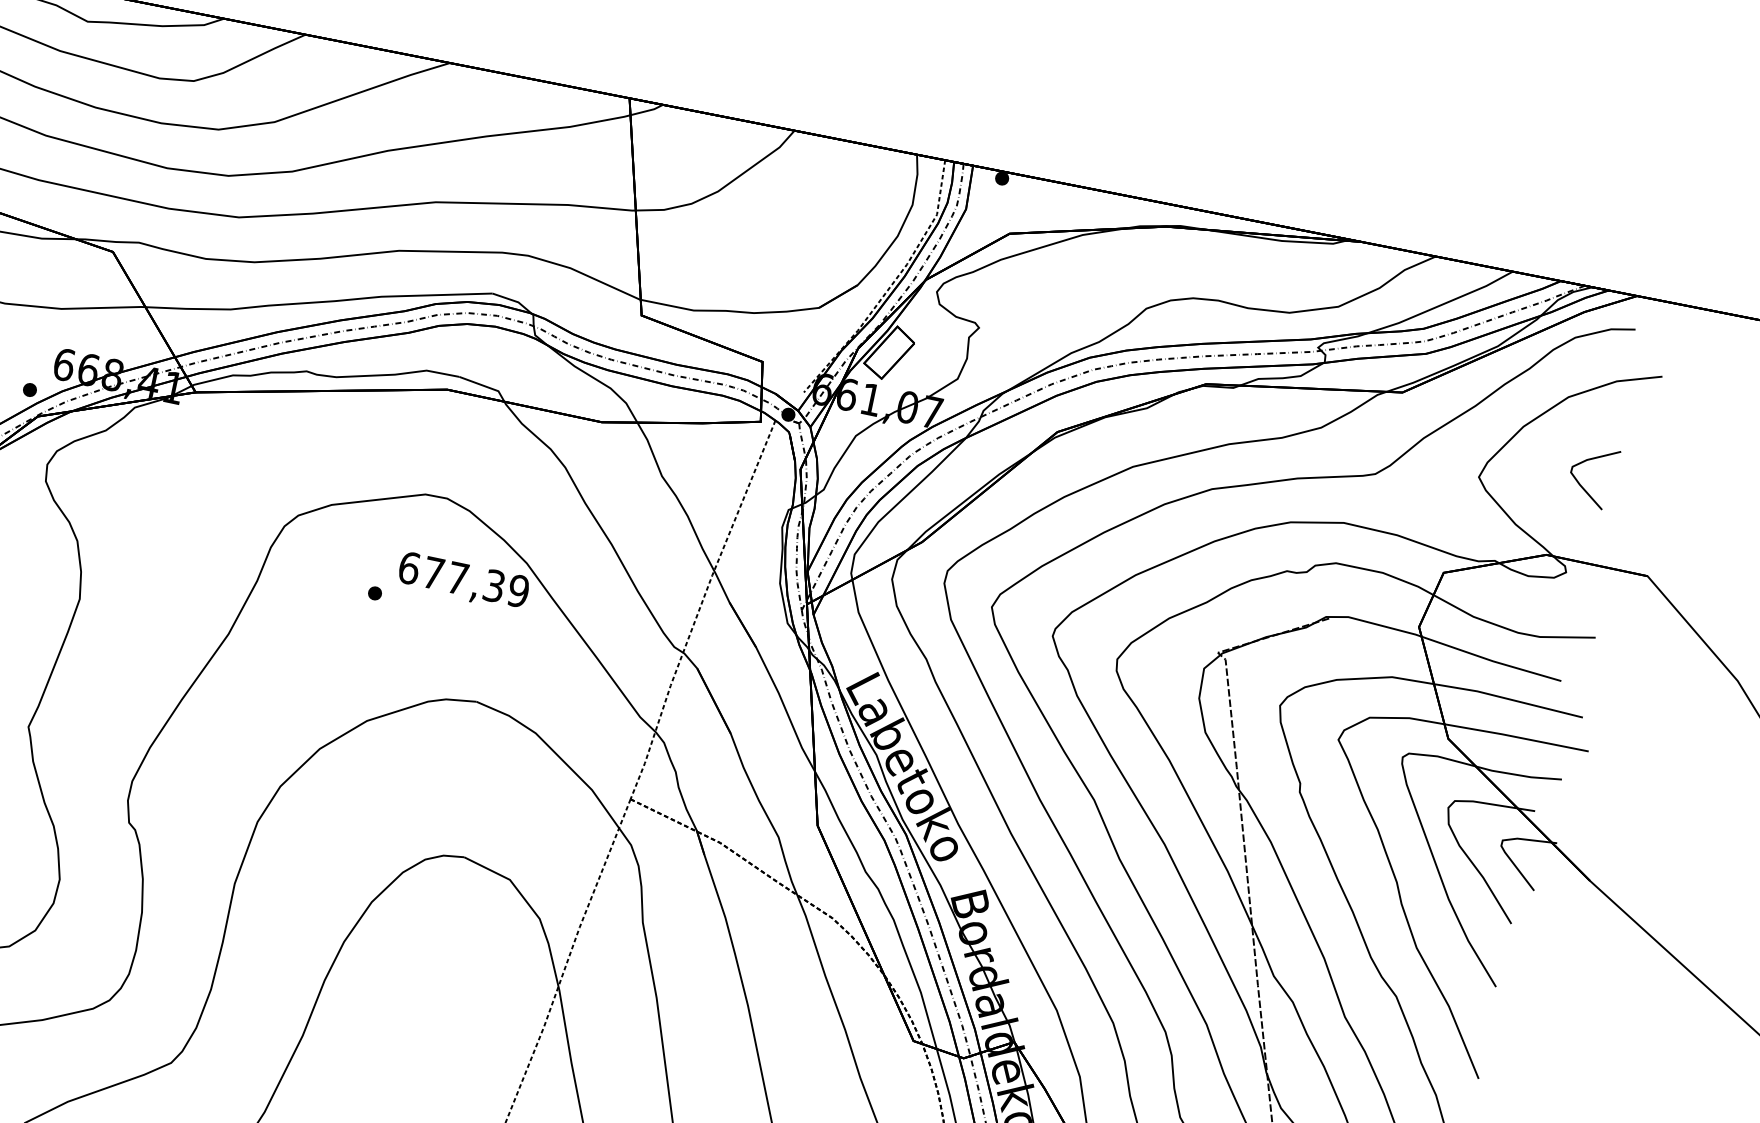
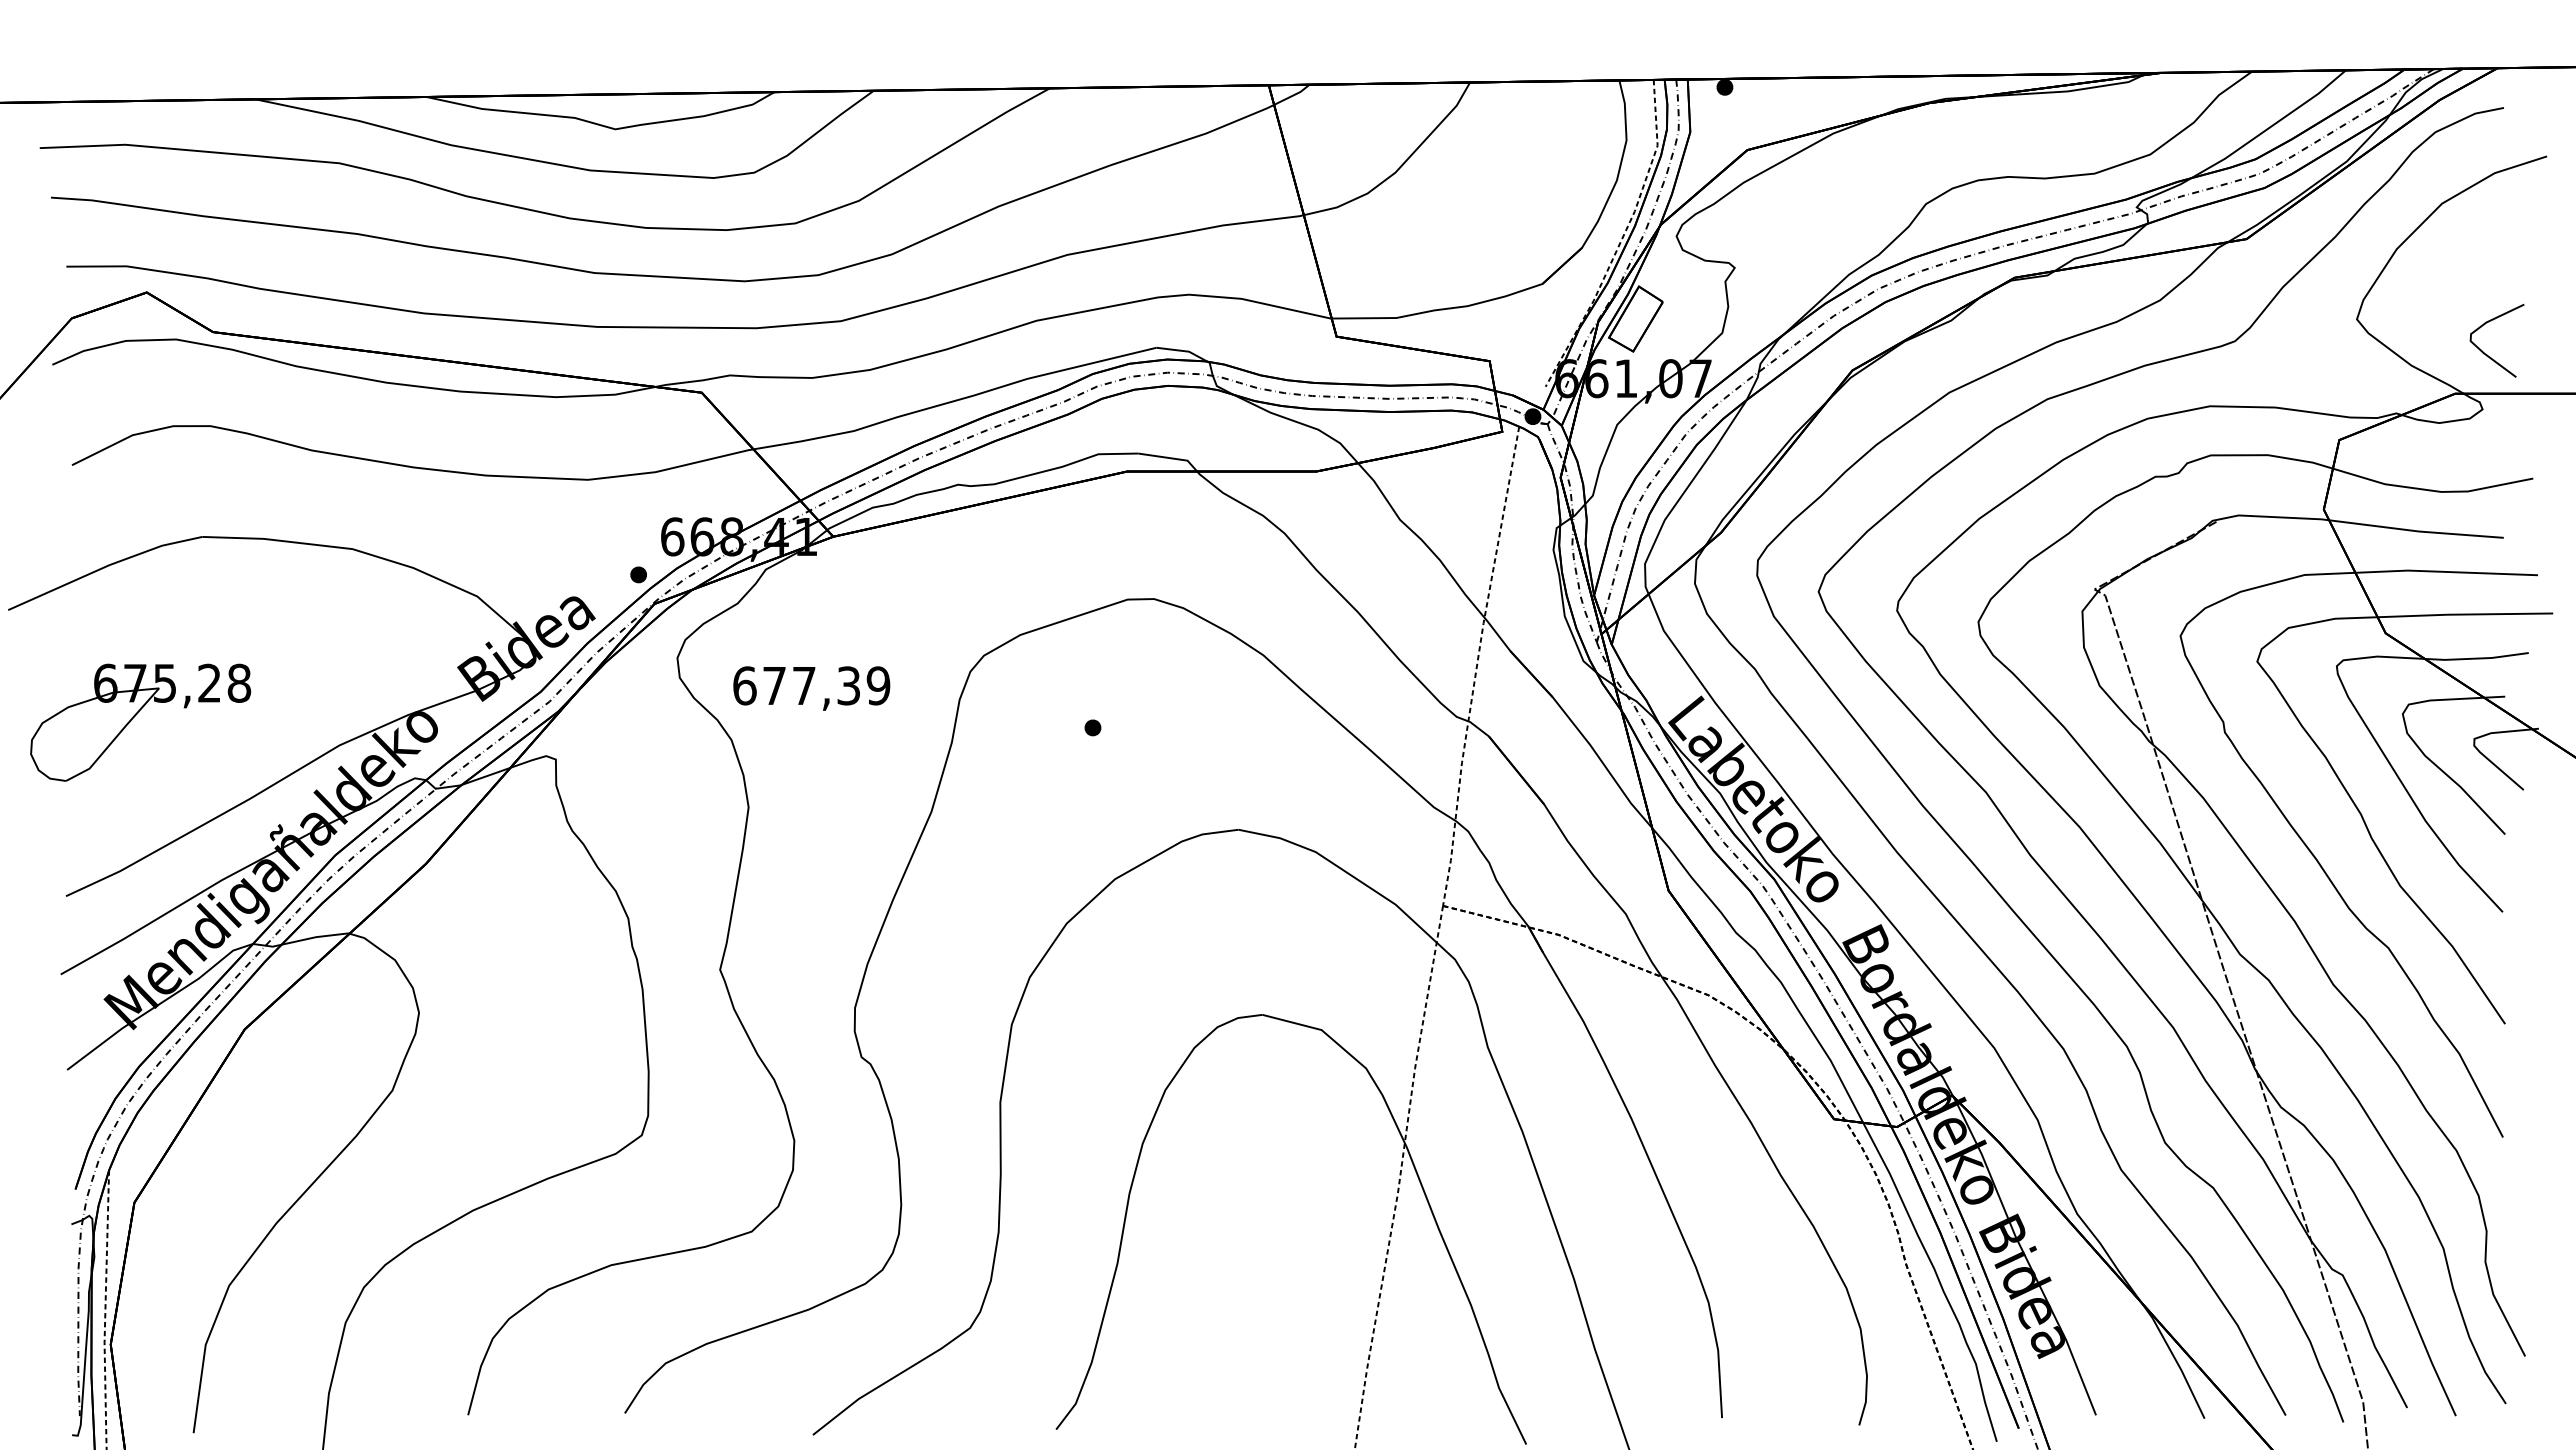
curve: (1582, 486) -> (2487, 354), moved
text: (463, 581) -> (811, 688), moved

